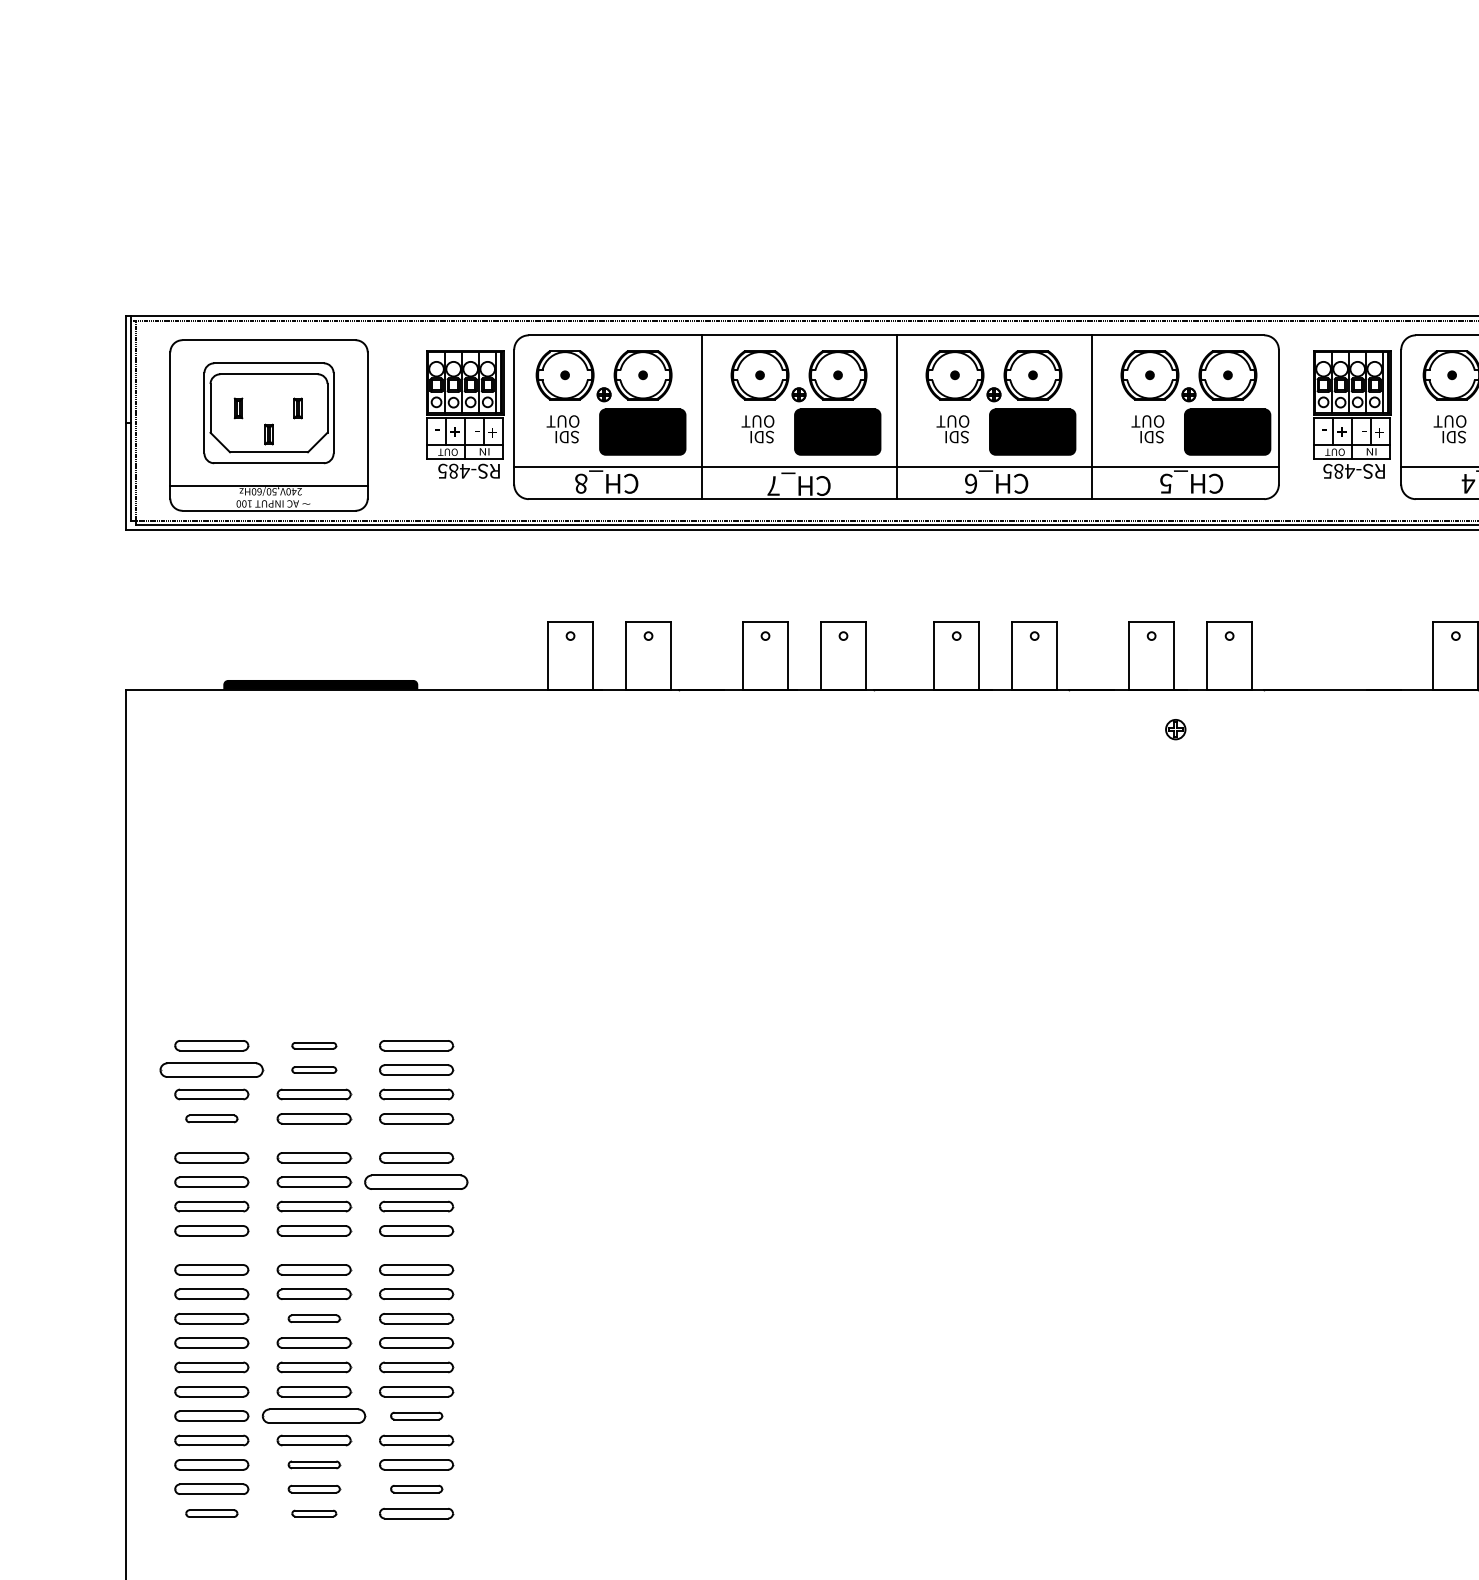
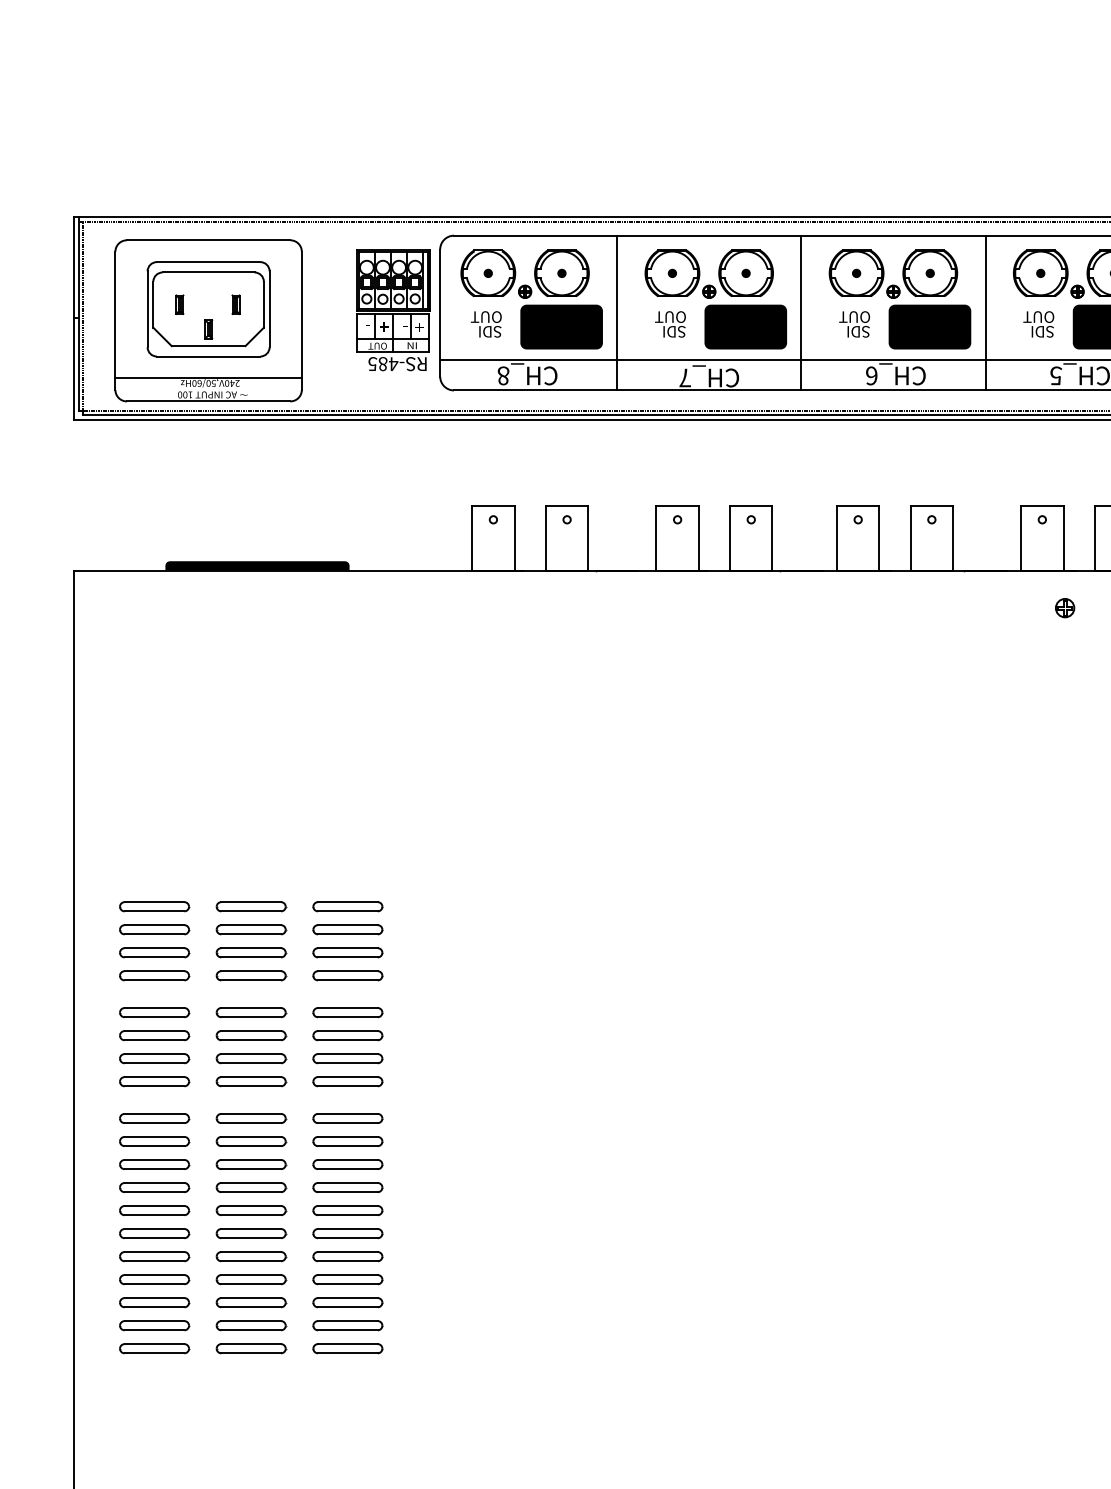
part: (314, 1045) -> (251, 906), size x1.67
part: (211, 1069) -> (154, 929), size x0.71
part: (314, 1069) -> (251, 929), size x1.67
part: (211, 1118) -> (154, 975), size x1.43
part: (416, 1181) -> (347, 1034), size x0.71
part: (314, 1318) -> (251, 1164), size x1.43
part: (314, 1415) -> (251, 1256), size x0.71
part: (416, 1415) -> (347, 1256), size x1.43
part: (314, 1464) -> (251, 1302), size x1.43
part: (314, 1488) -> (251, 1324), size x1.43
part: (416, 1488) -> (347, 1324), size x1.43
part: (211, 1513) -> (154, 1348), size x1.43
part: (314, 1513) -> (251, 1348), size x1.67

